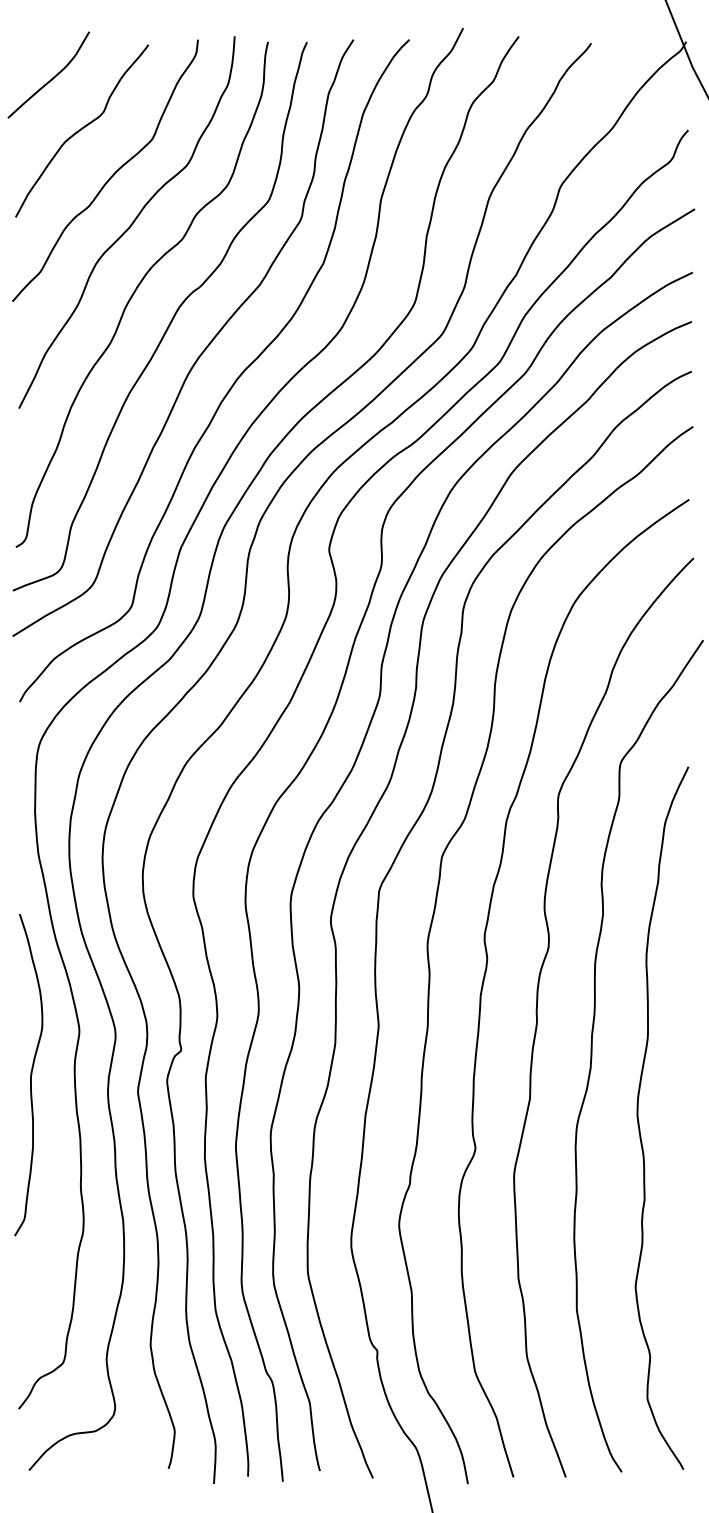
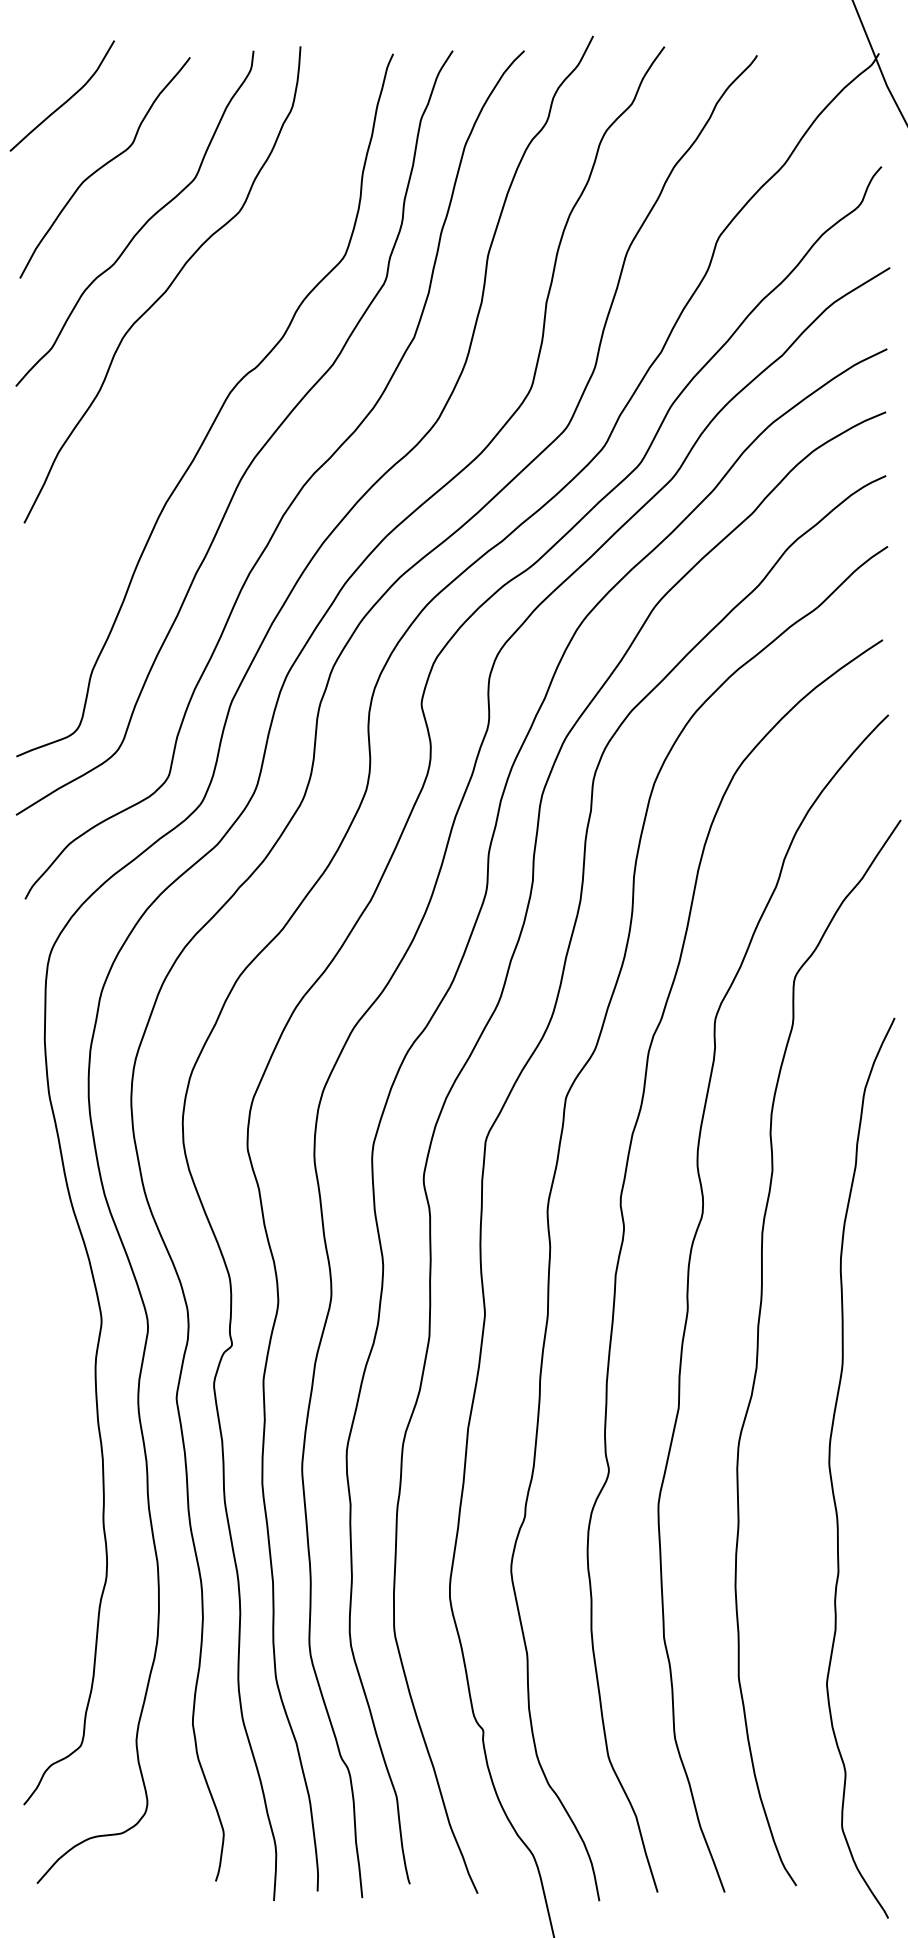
curve: (135, 292) -> (173, 374), removed
curve: (30, 1074) -> (38, 1376), removed
curve: (639, 1121) -> (831, 1472), moved

